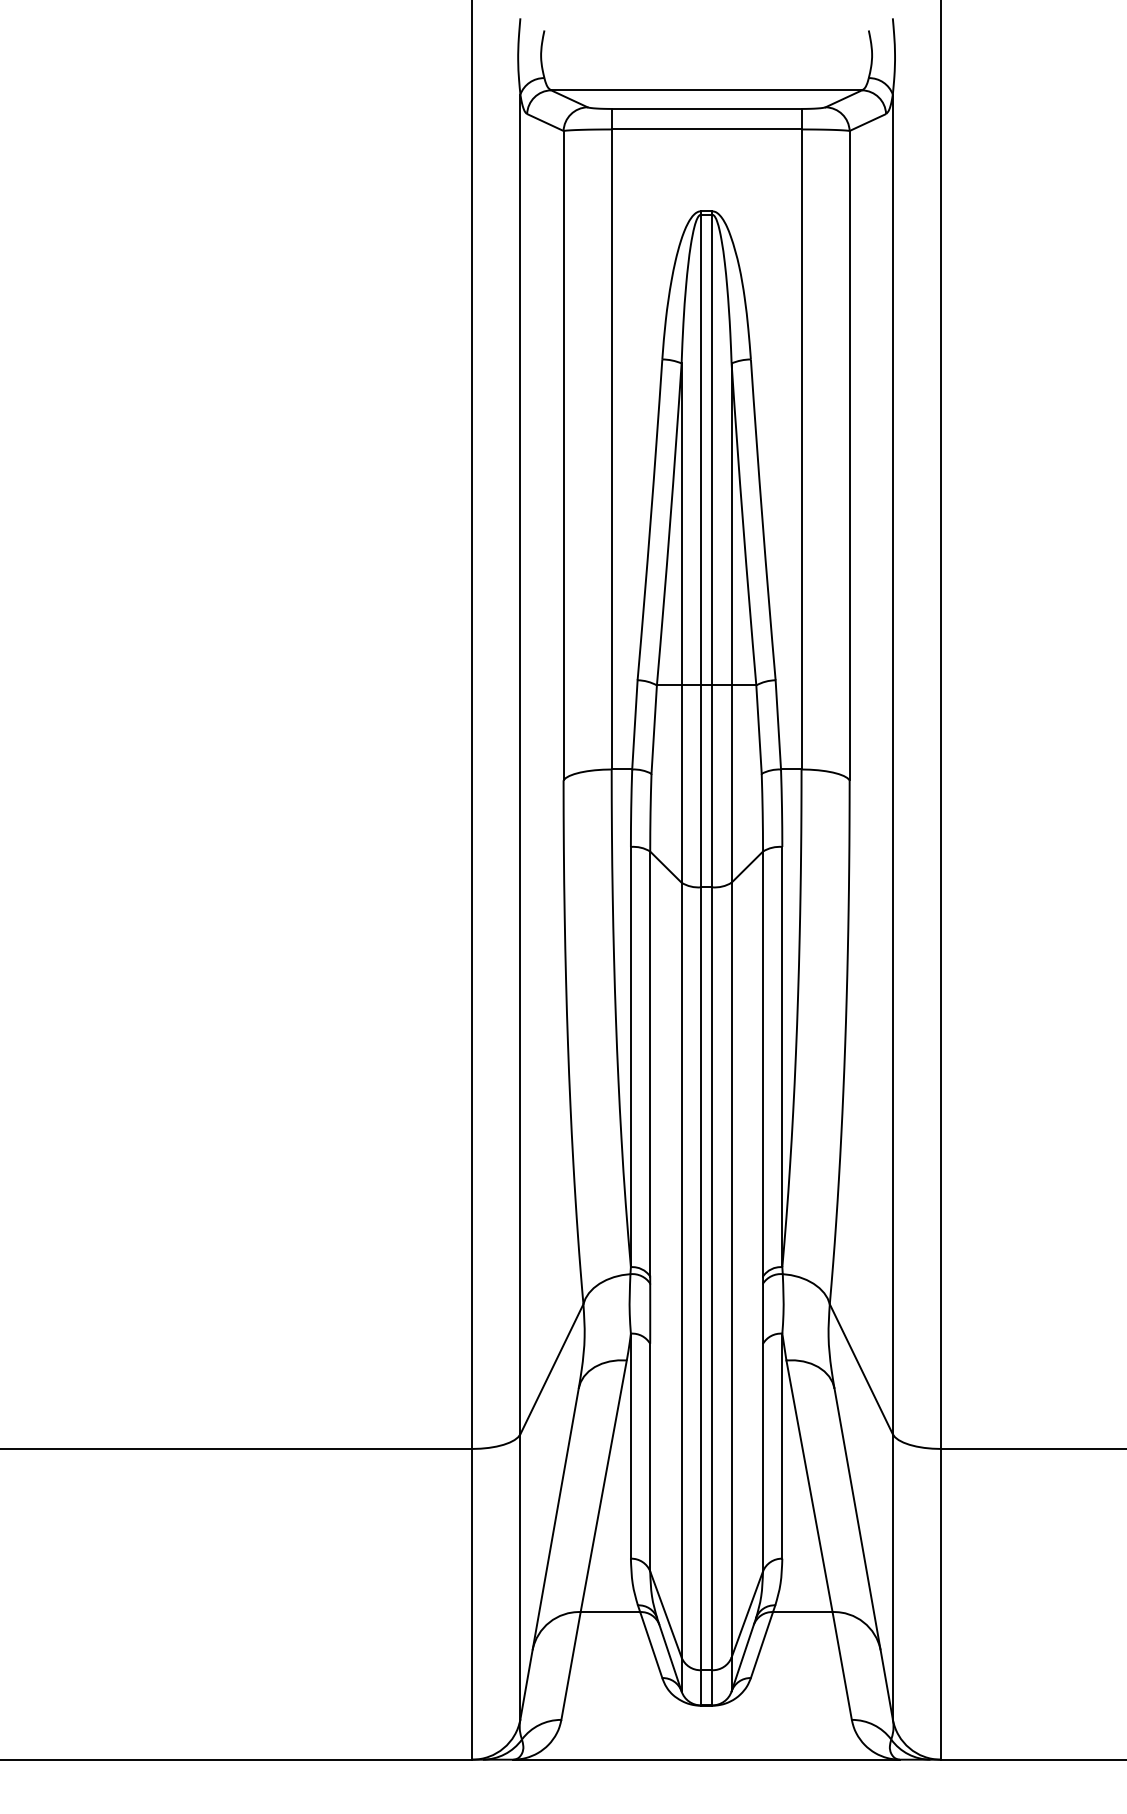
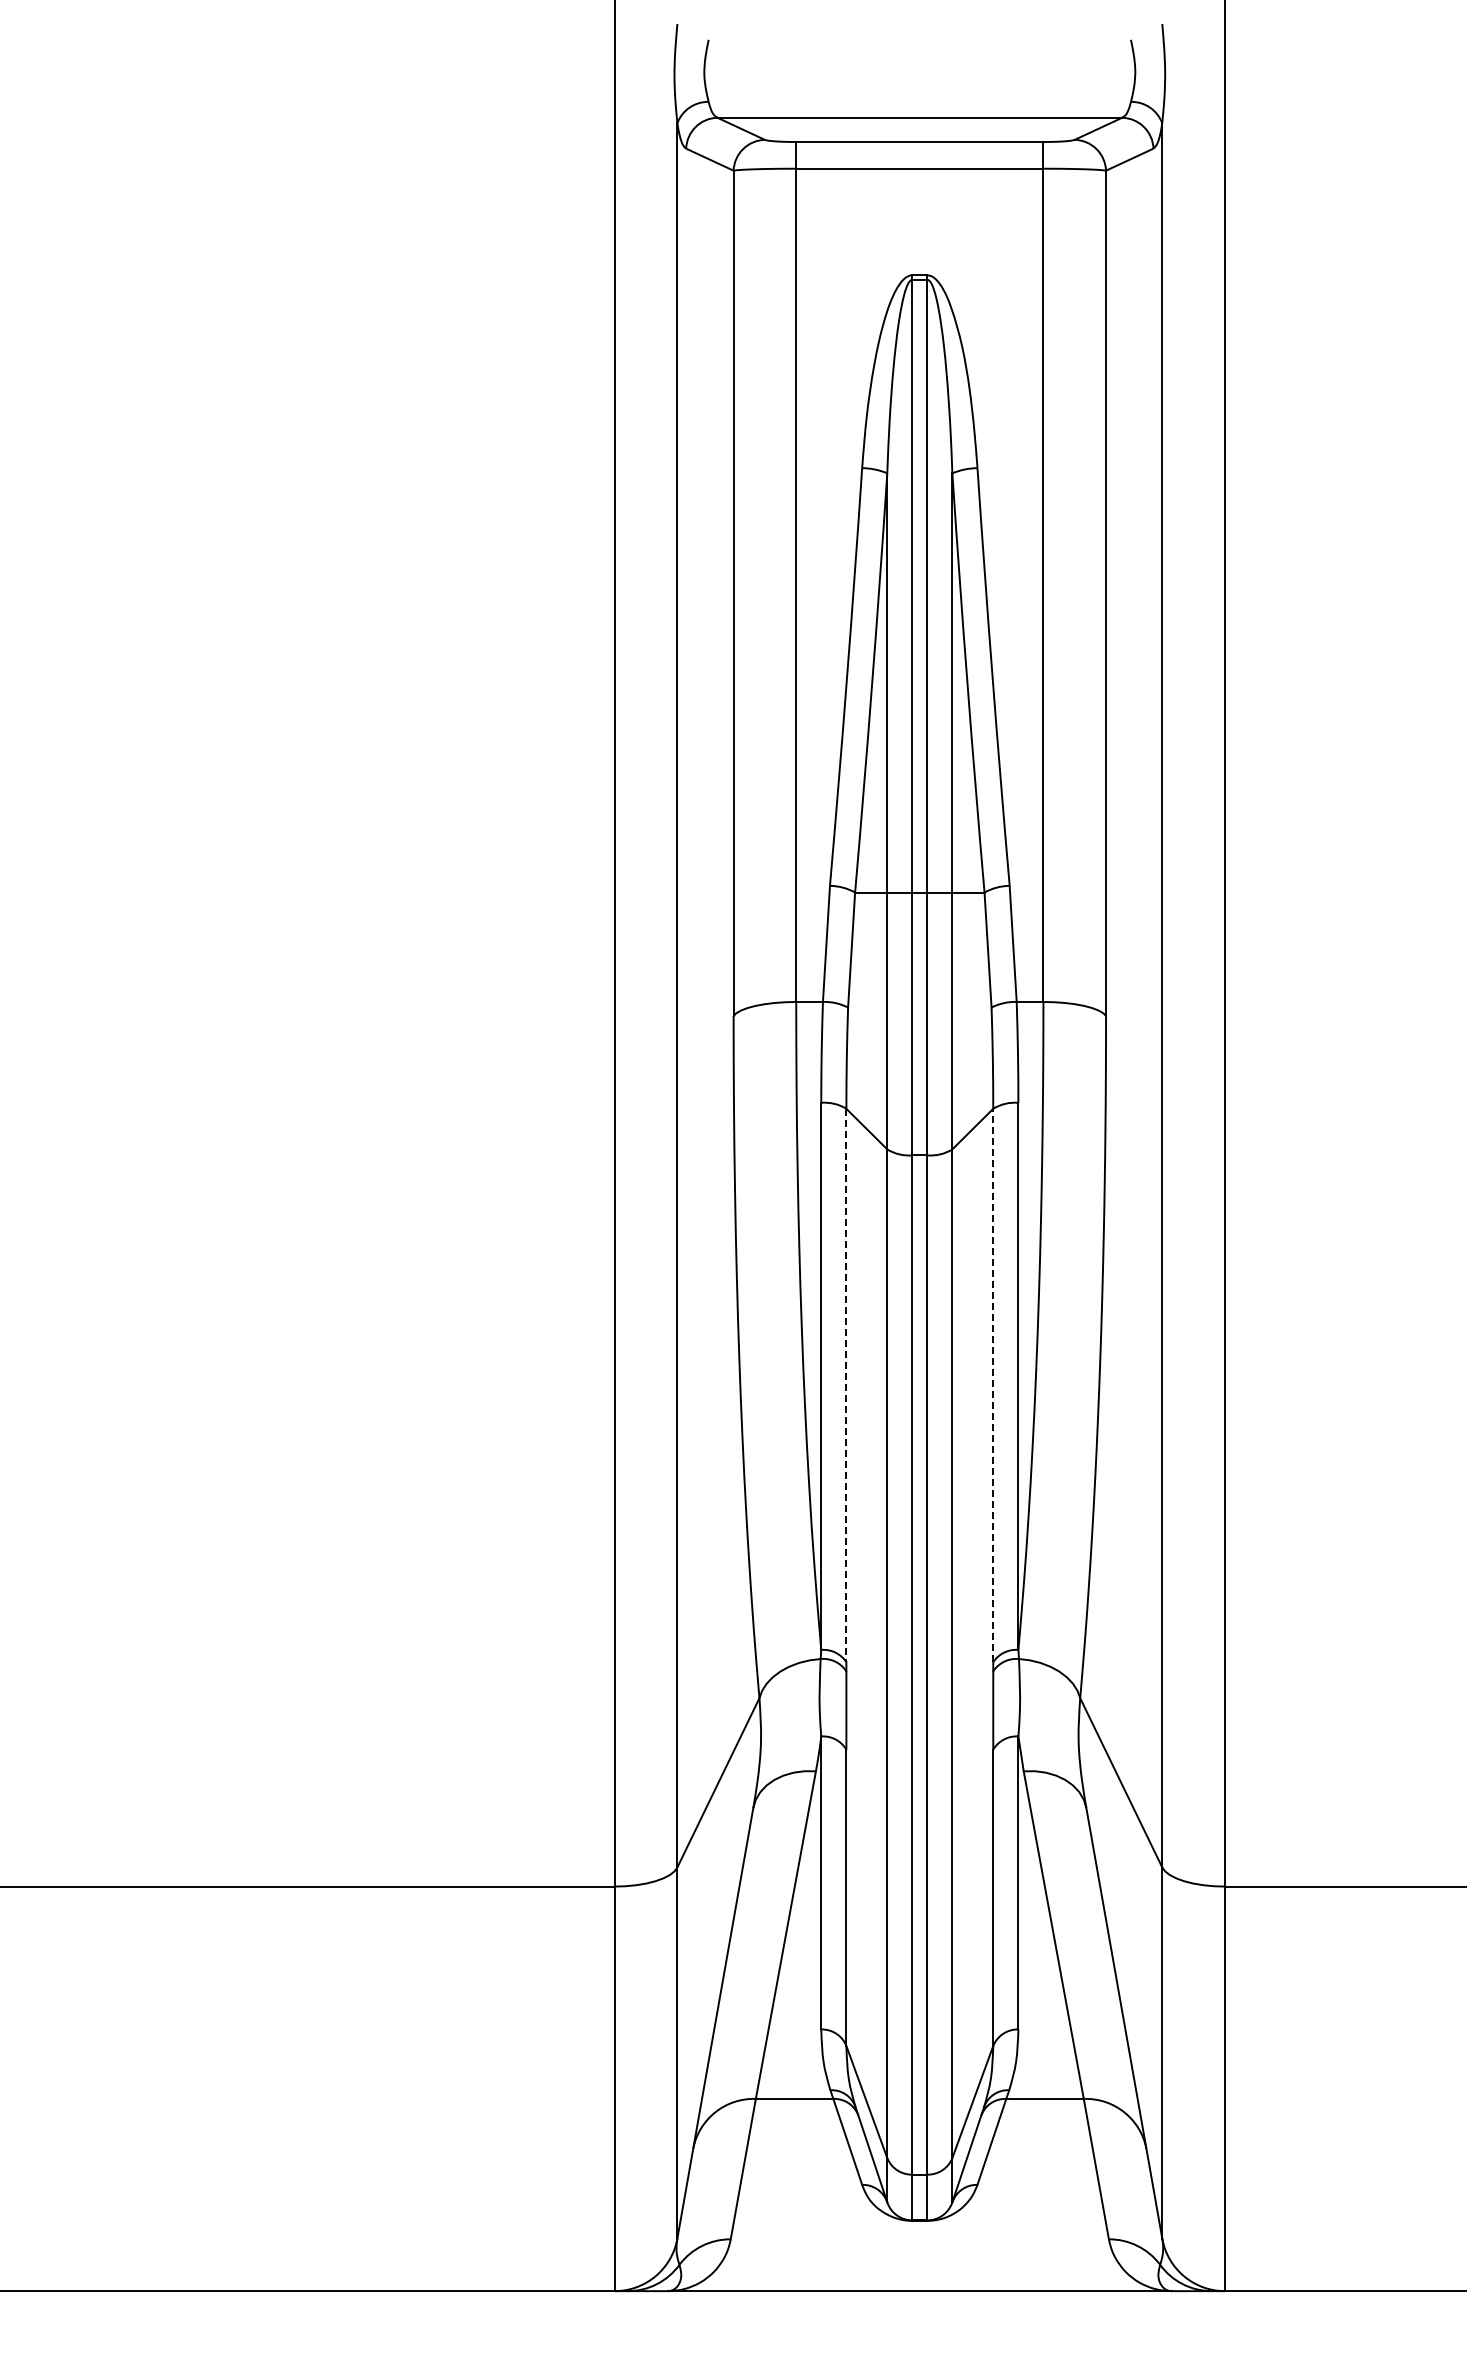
line: (650, 1064) -> (846, 1385), solid -> dashed
line: (763, 1064) -> (993, 1385), solid -> dashed

